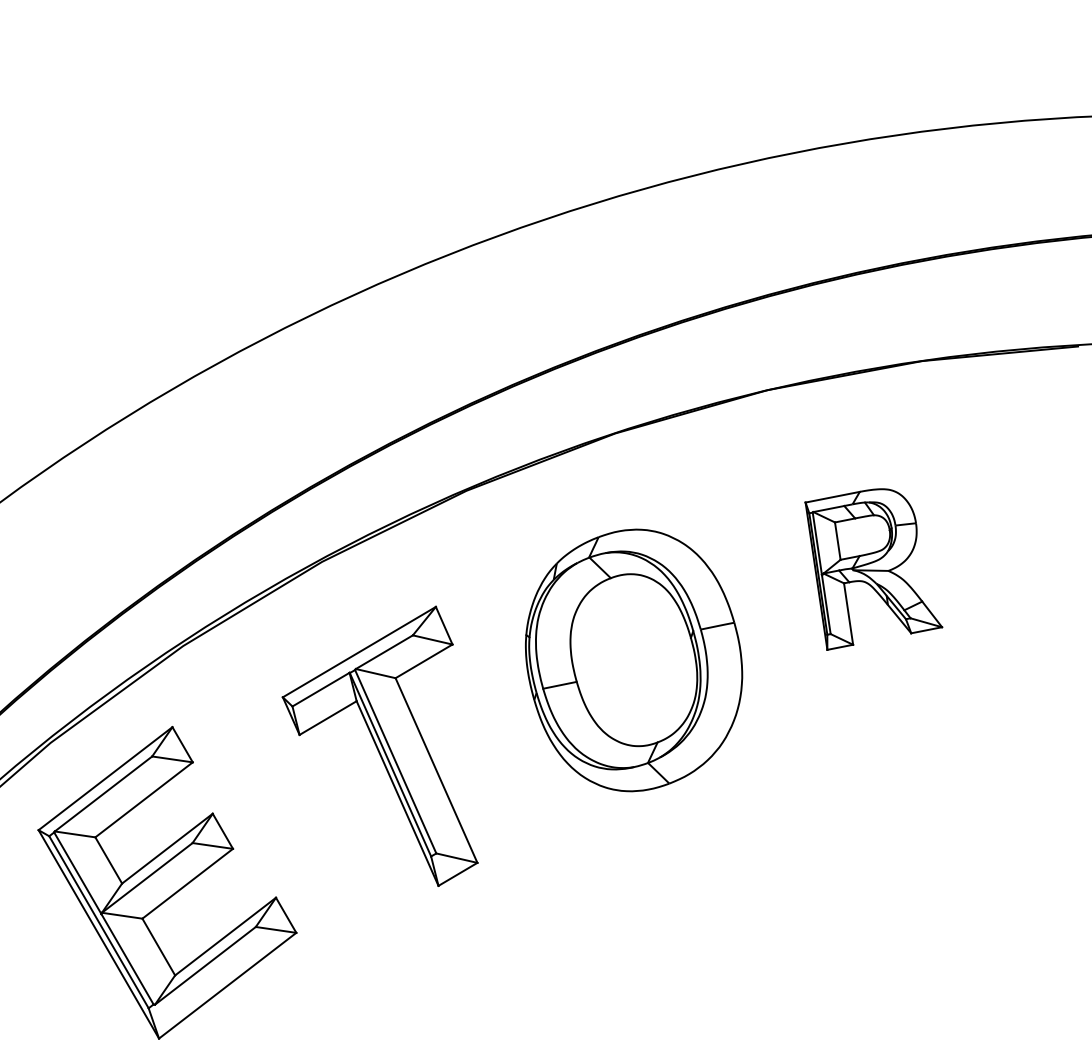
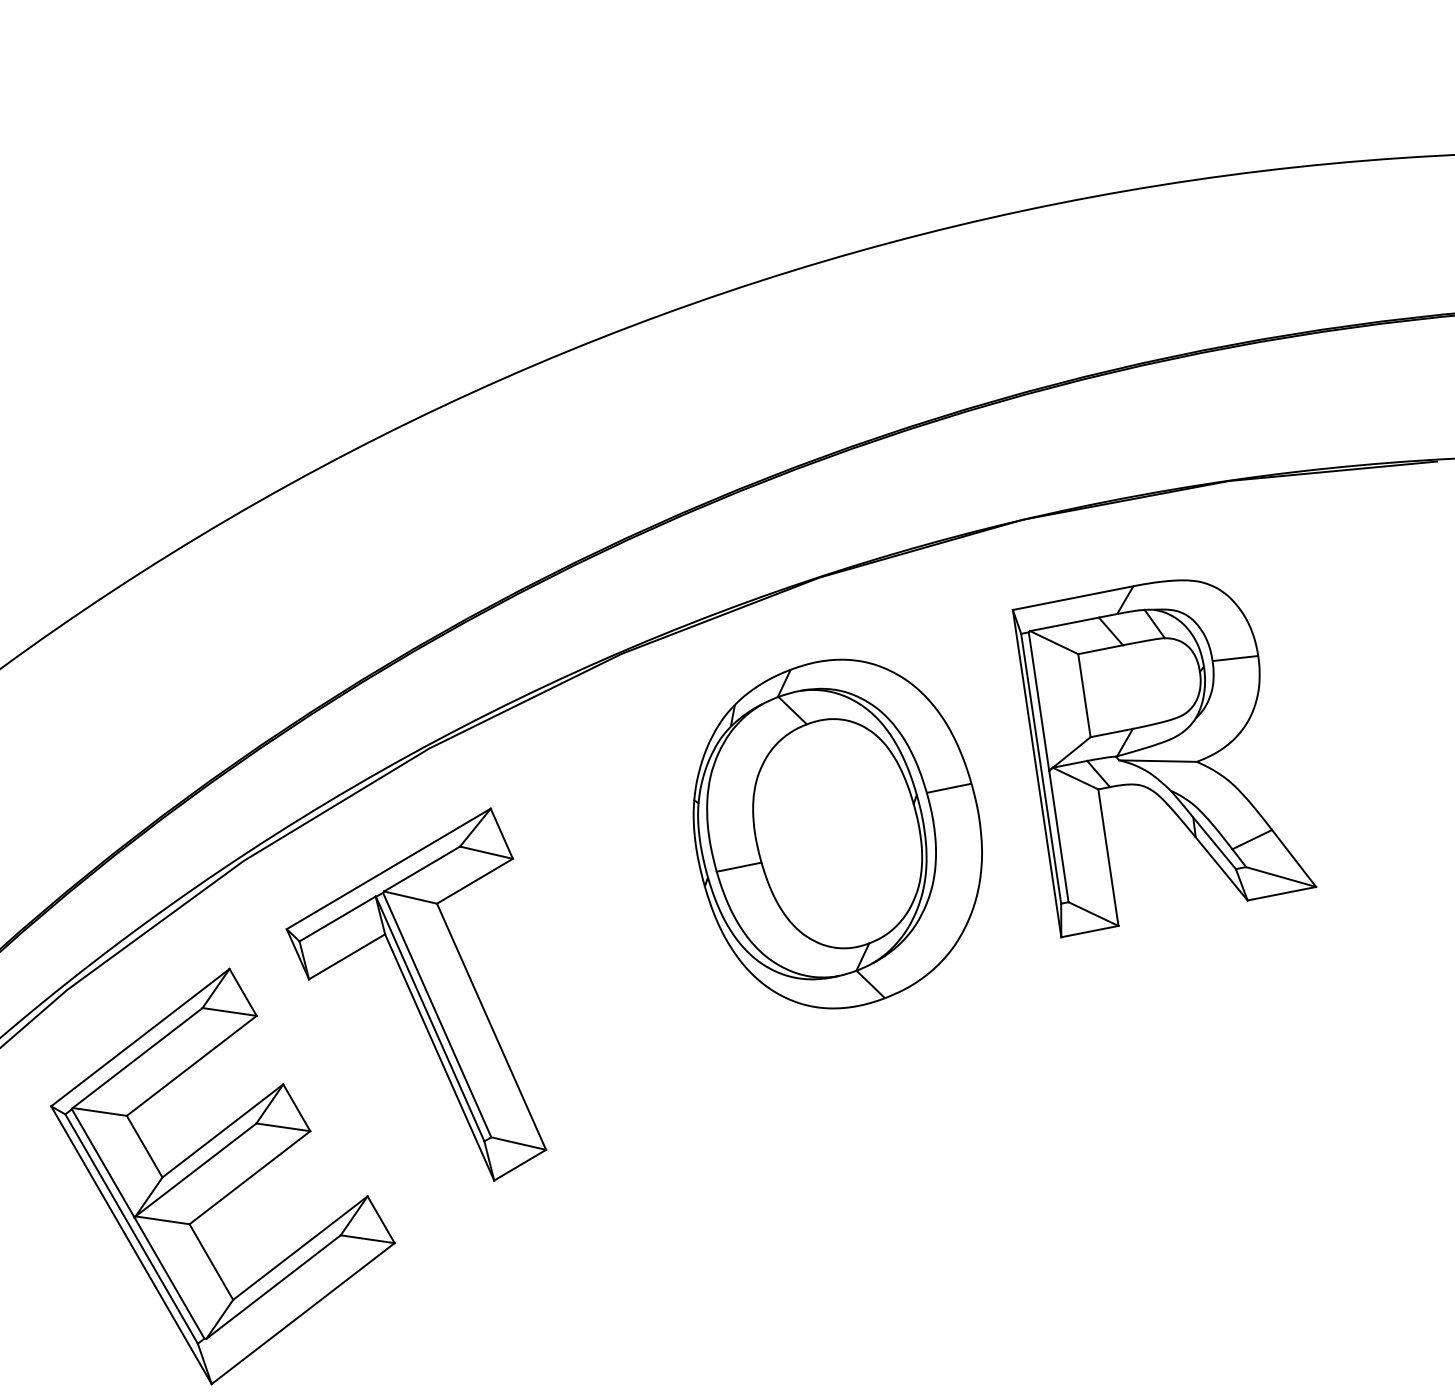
part: (873, 569) -> (1164, 758), size x1.67
part: (633, 660) -> (837, 833), moved
part: (380, 746) -> (416, 994), moved

